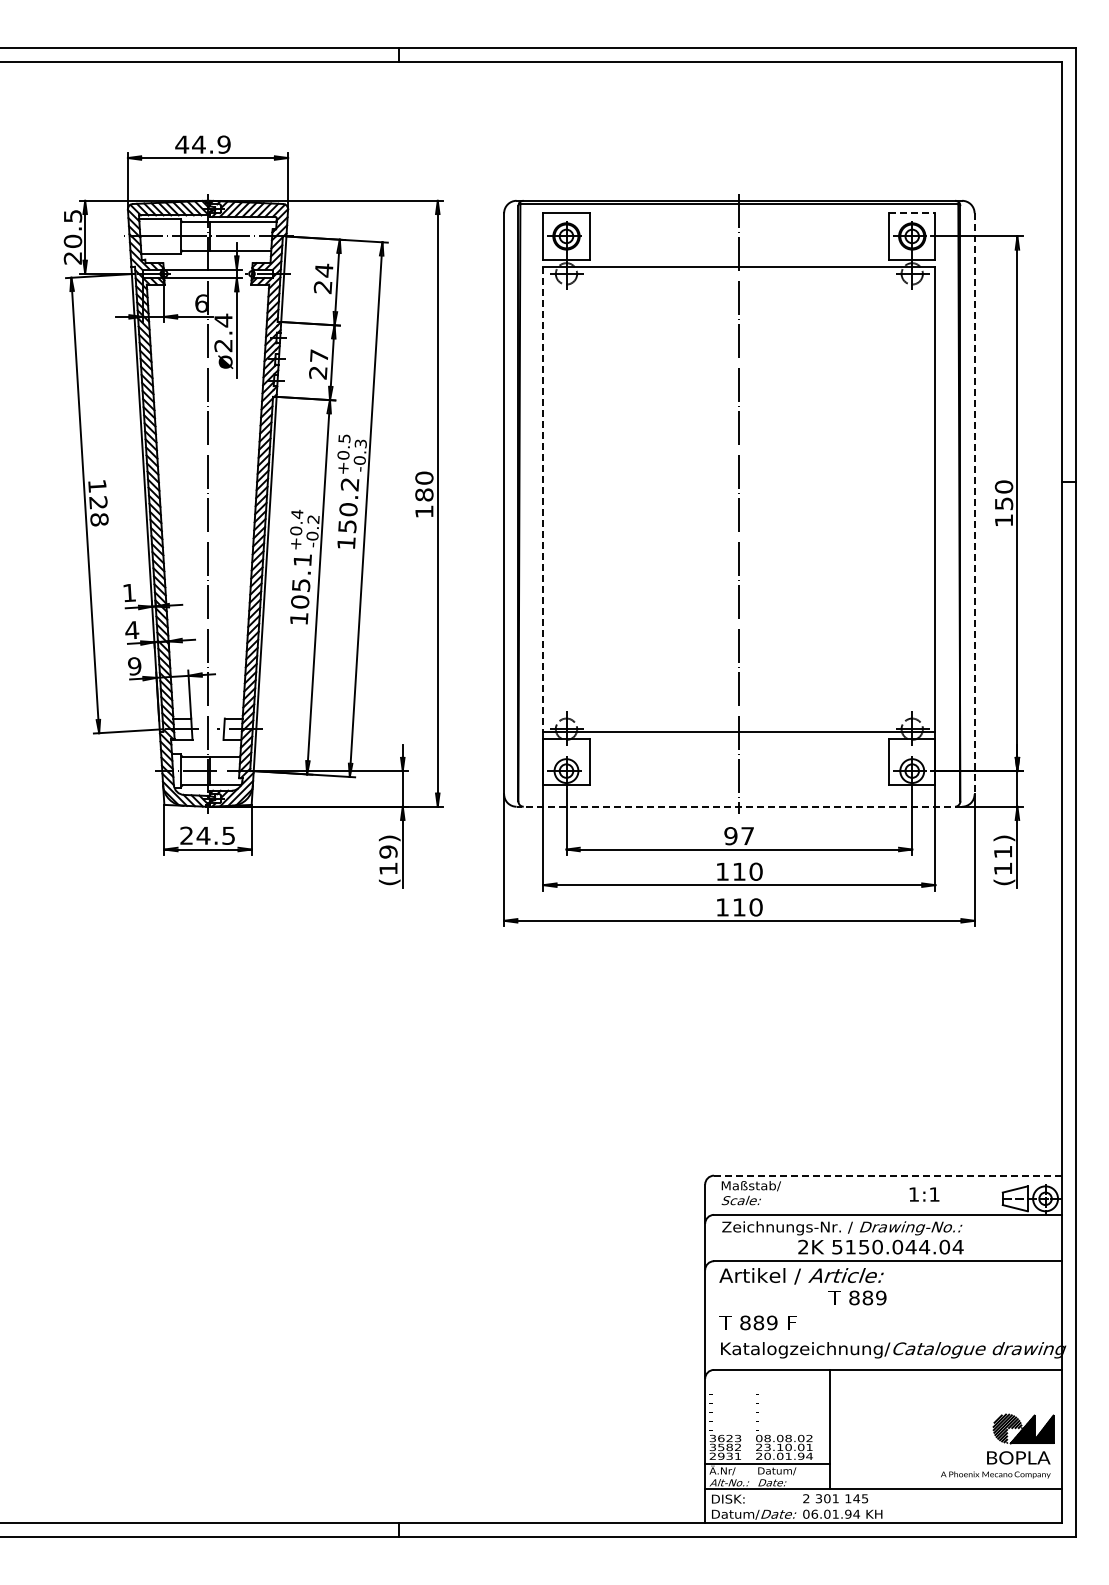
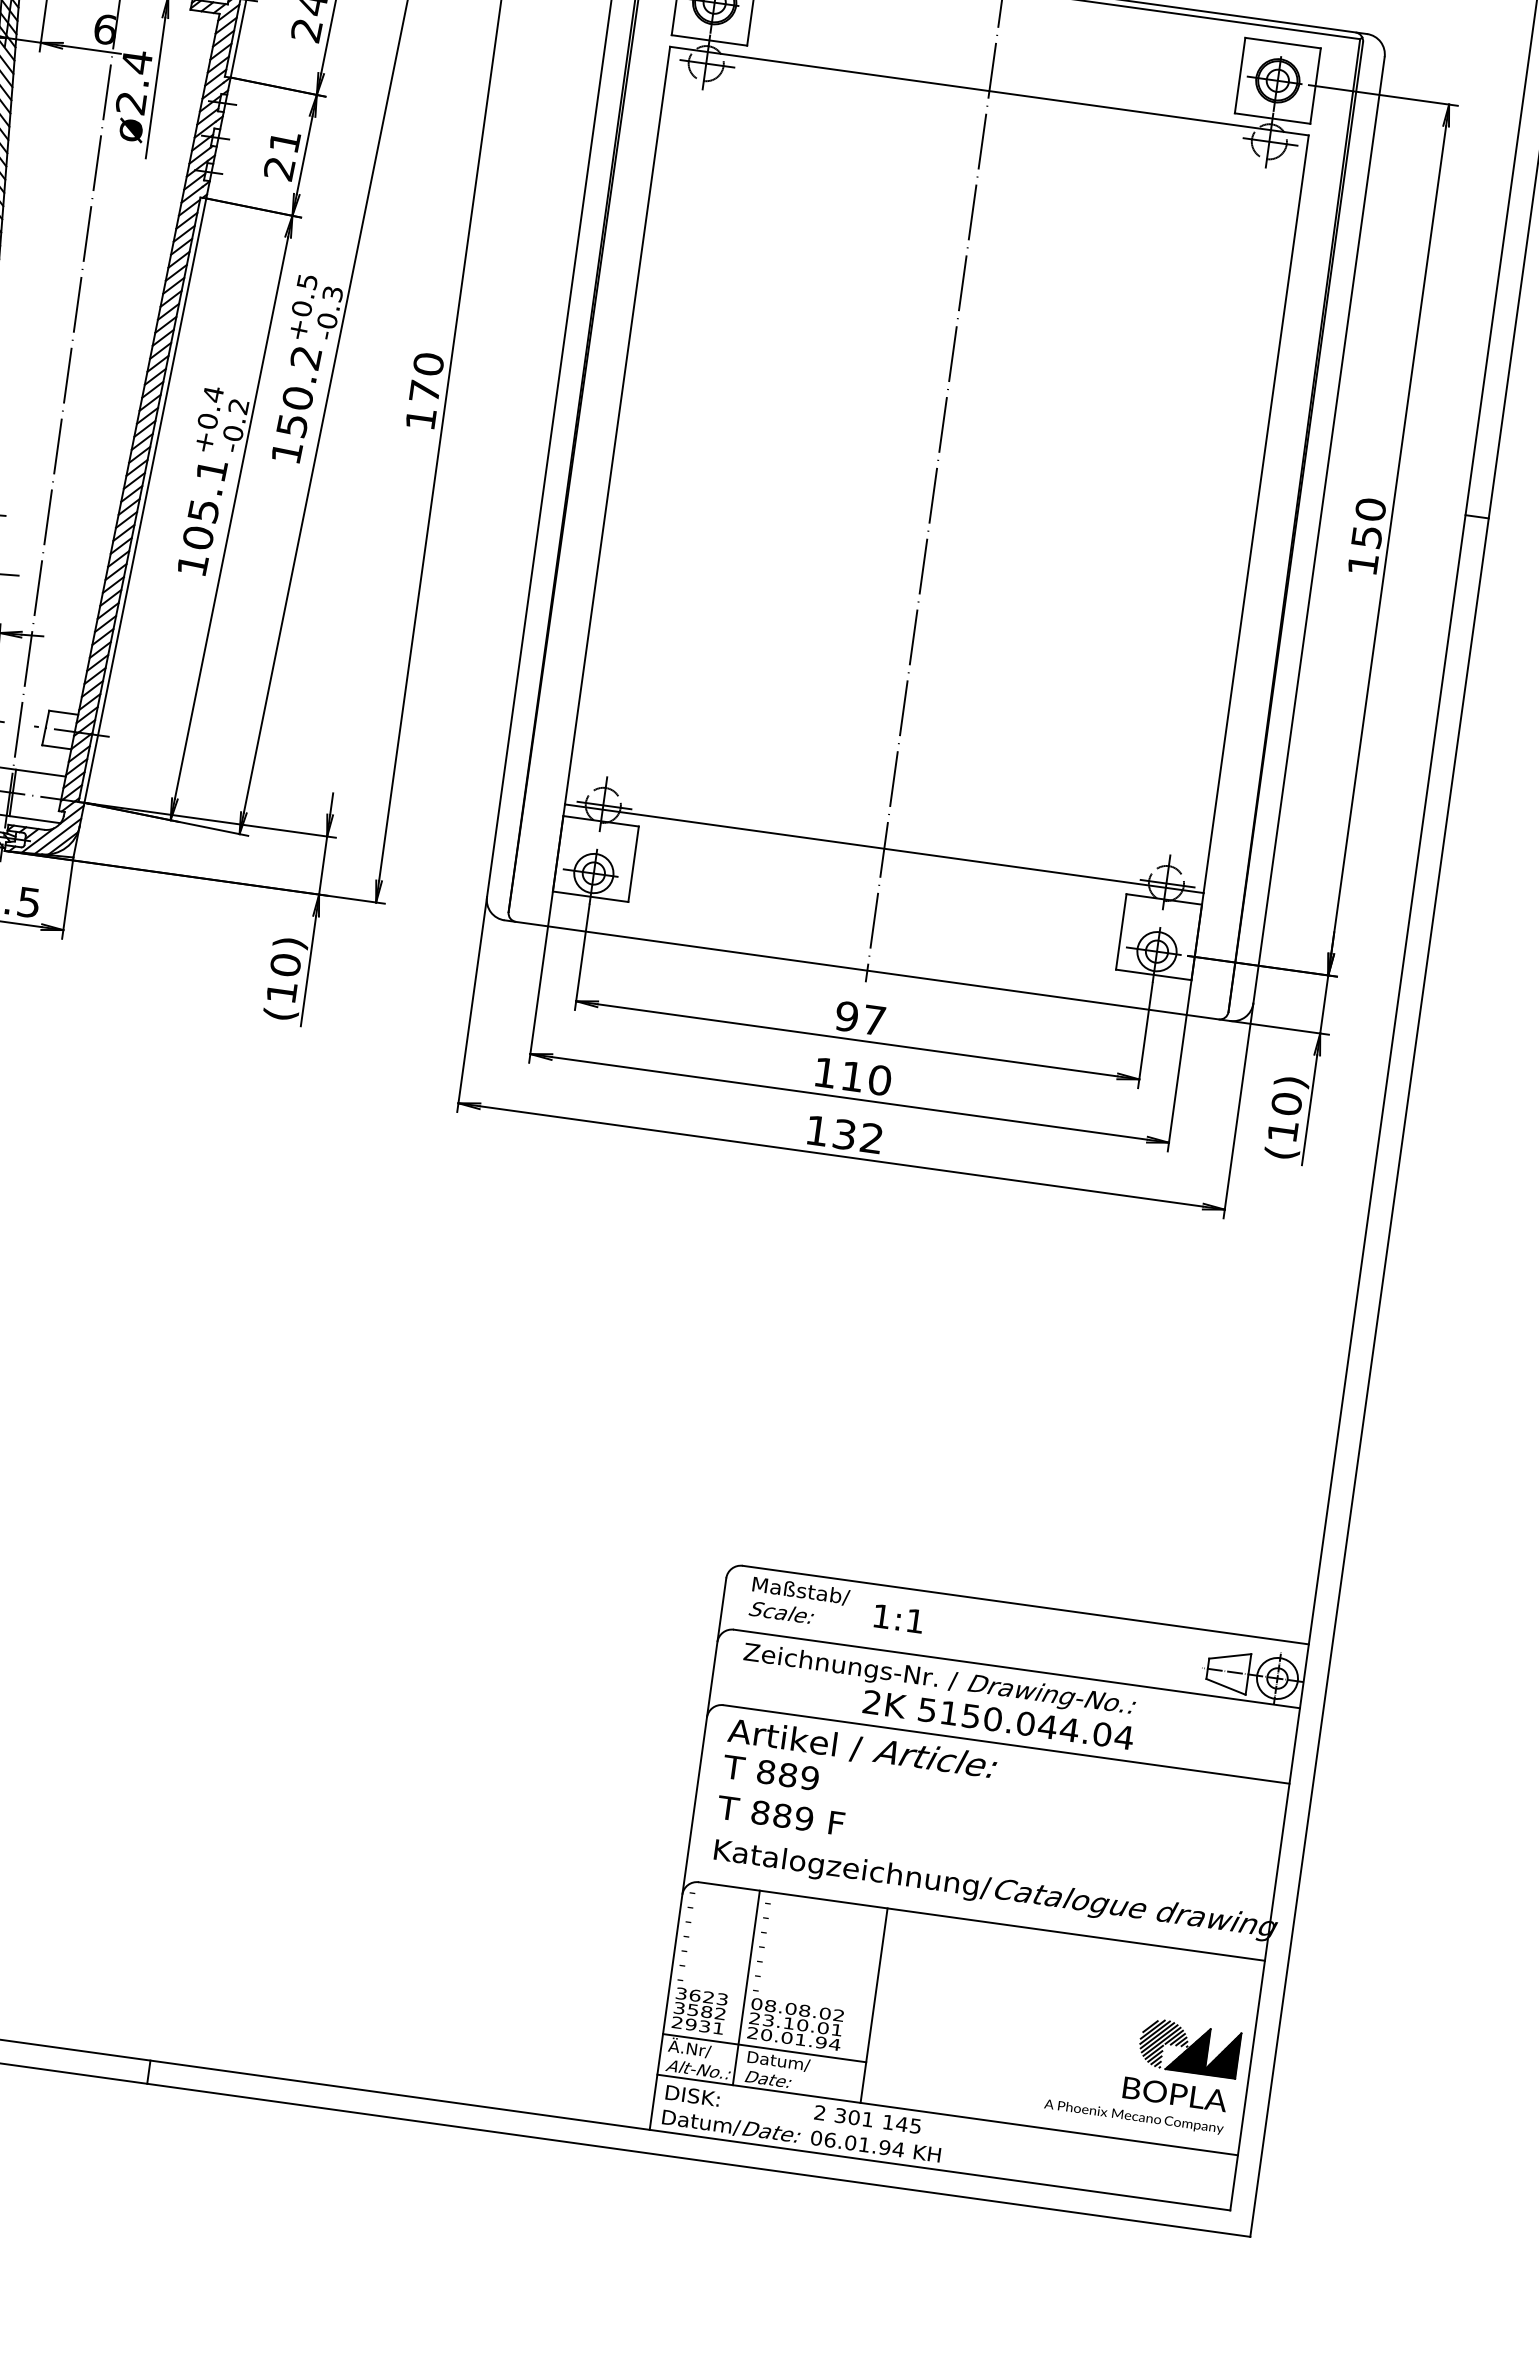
line: (912, 213) -> (1283, 43), dashed -> solid
text: (319, 355) -> (285, 140), 27 -> 21
text: (424, 494) -> (425, 390), 180 -> 170
line: (543, 499) -> (617, 425), dashed -> solid
line: (974, 504) -> (1318, 531), dashed -> solid
line: (739, 806) -> (867, 970), dashed -> solid
text: (388, 851) -> (285, 964), (19) -> (10)
text: (1003, 851) -> (1287, 1103), (11) -> (10)
text: (747, 907) -> (857, 1136), 110 -> 132
line: (887, 1175) -> (1025, 1604), dashed -> solid
text: (924, 1194) -> (898, 1618), moved
text: (857, 1297) -> (771, 1772), moved
line: (751, 1429) -> (746, 1987), added

